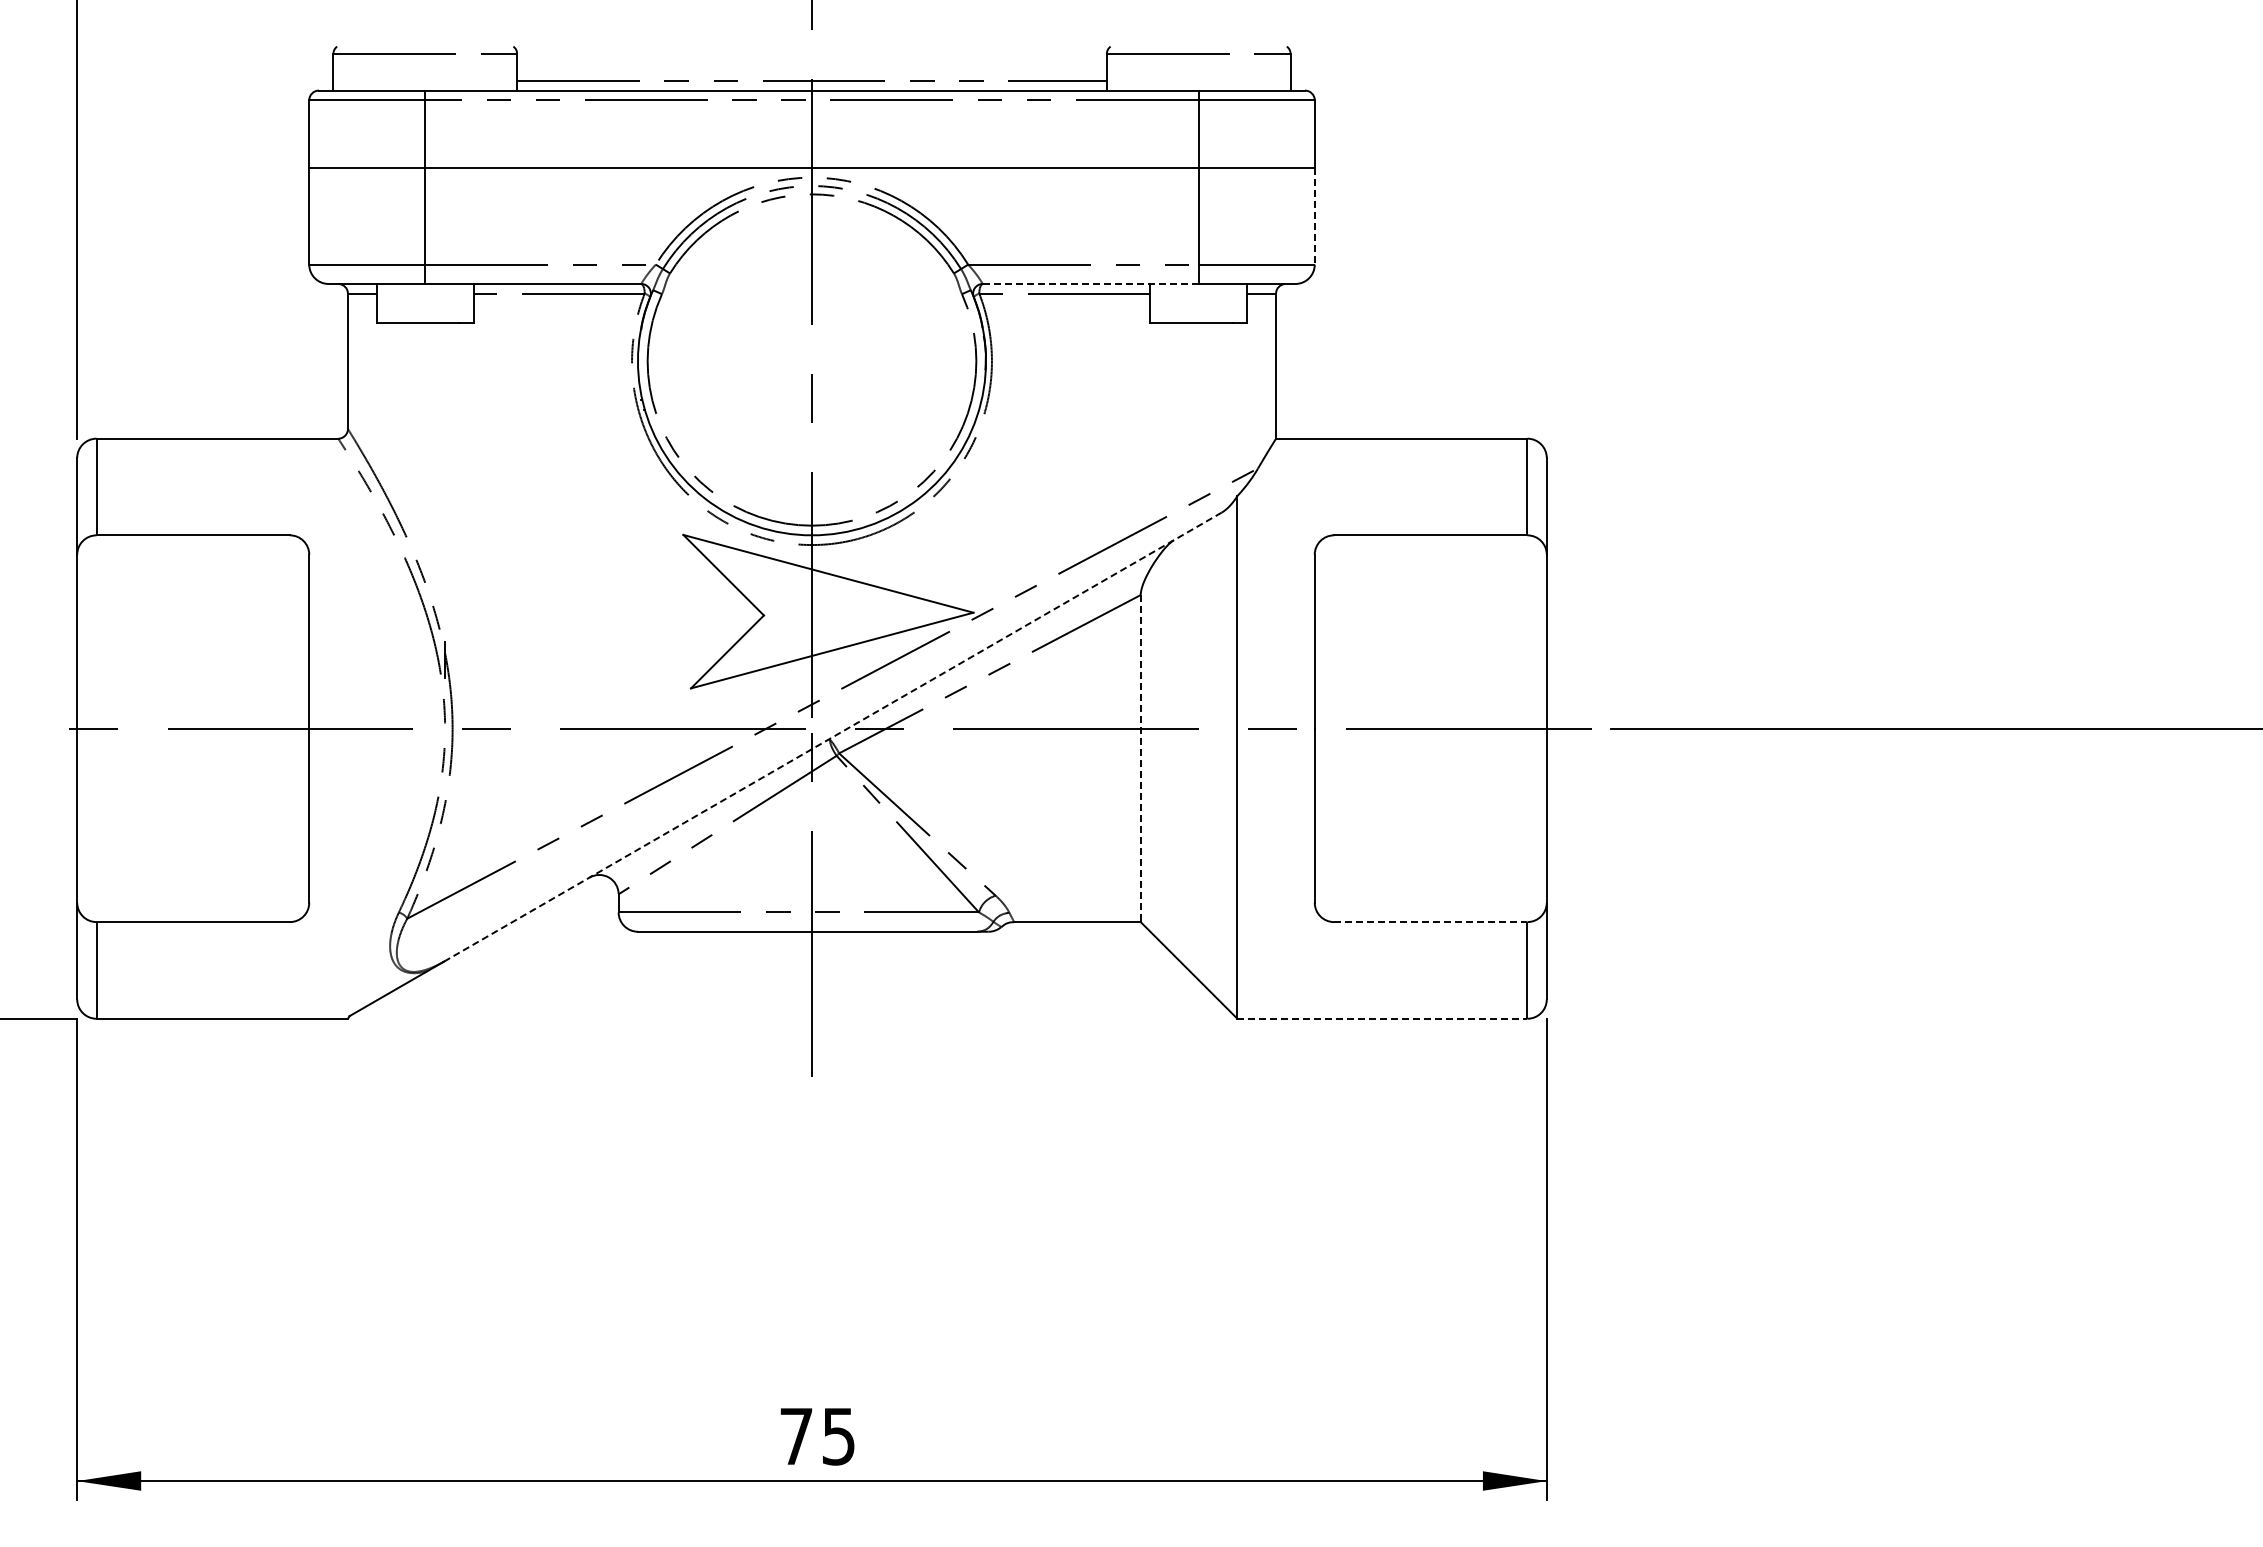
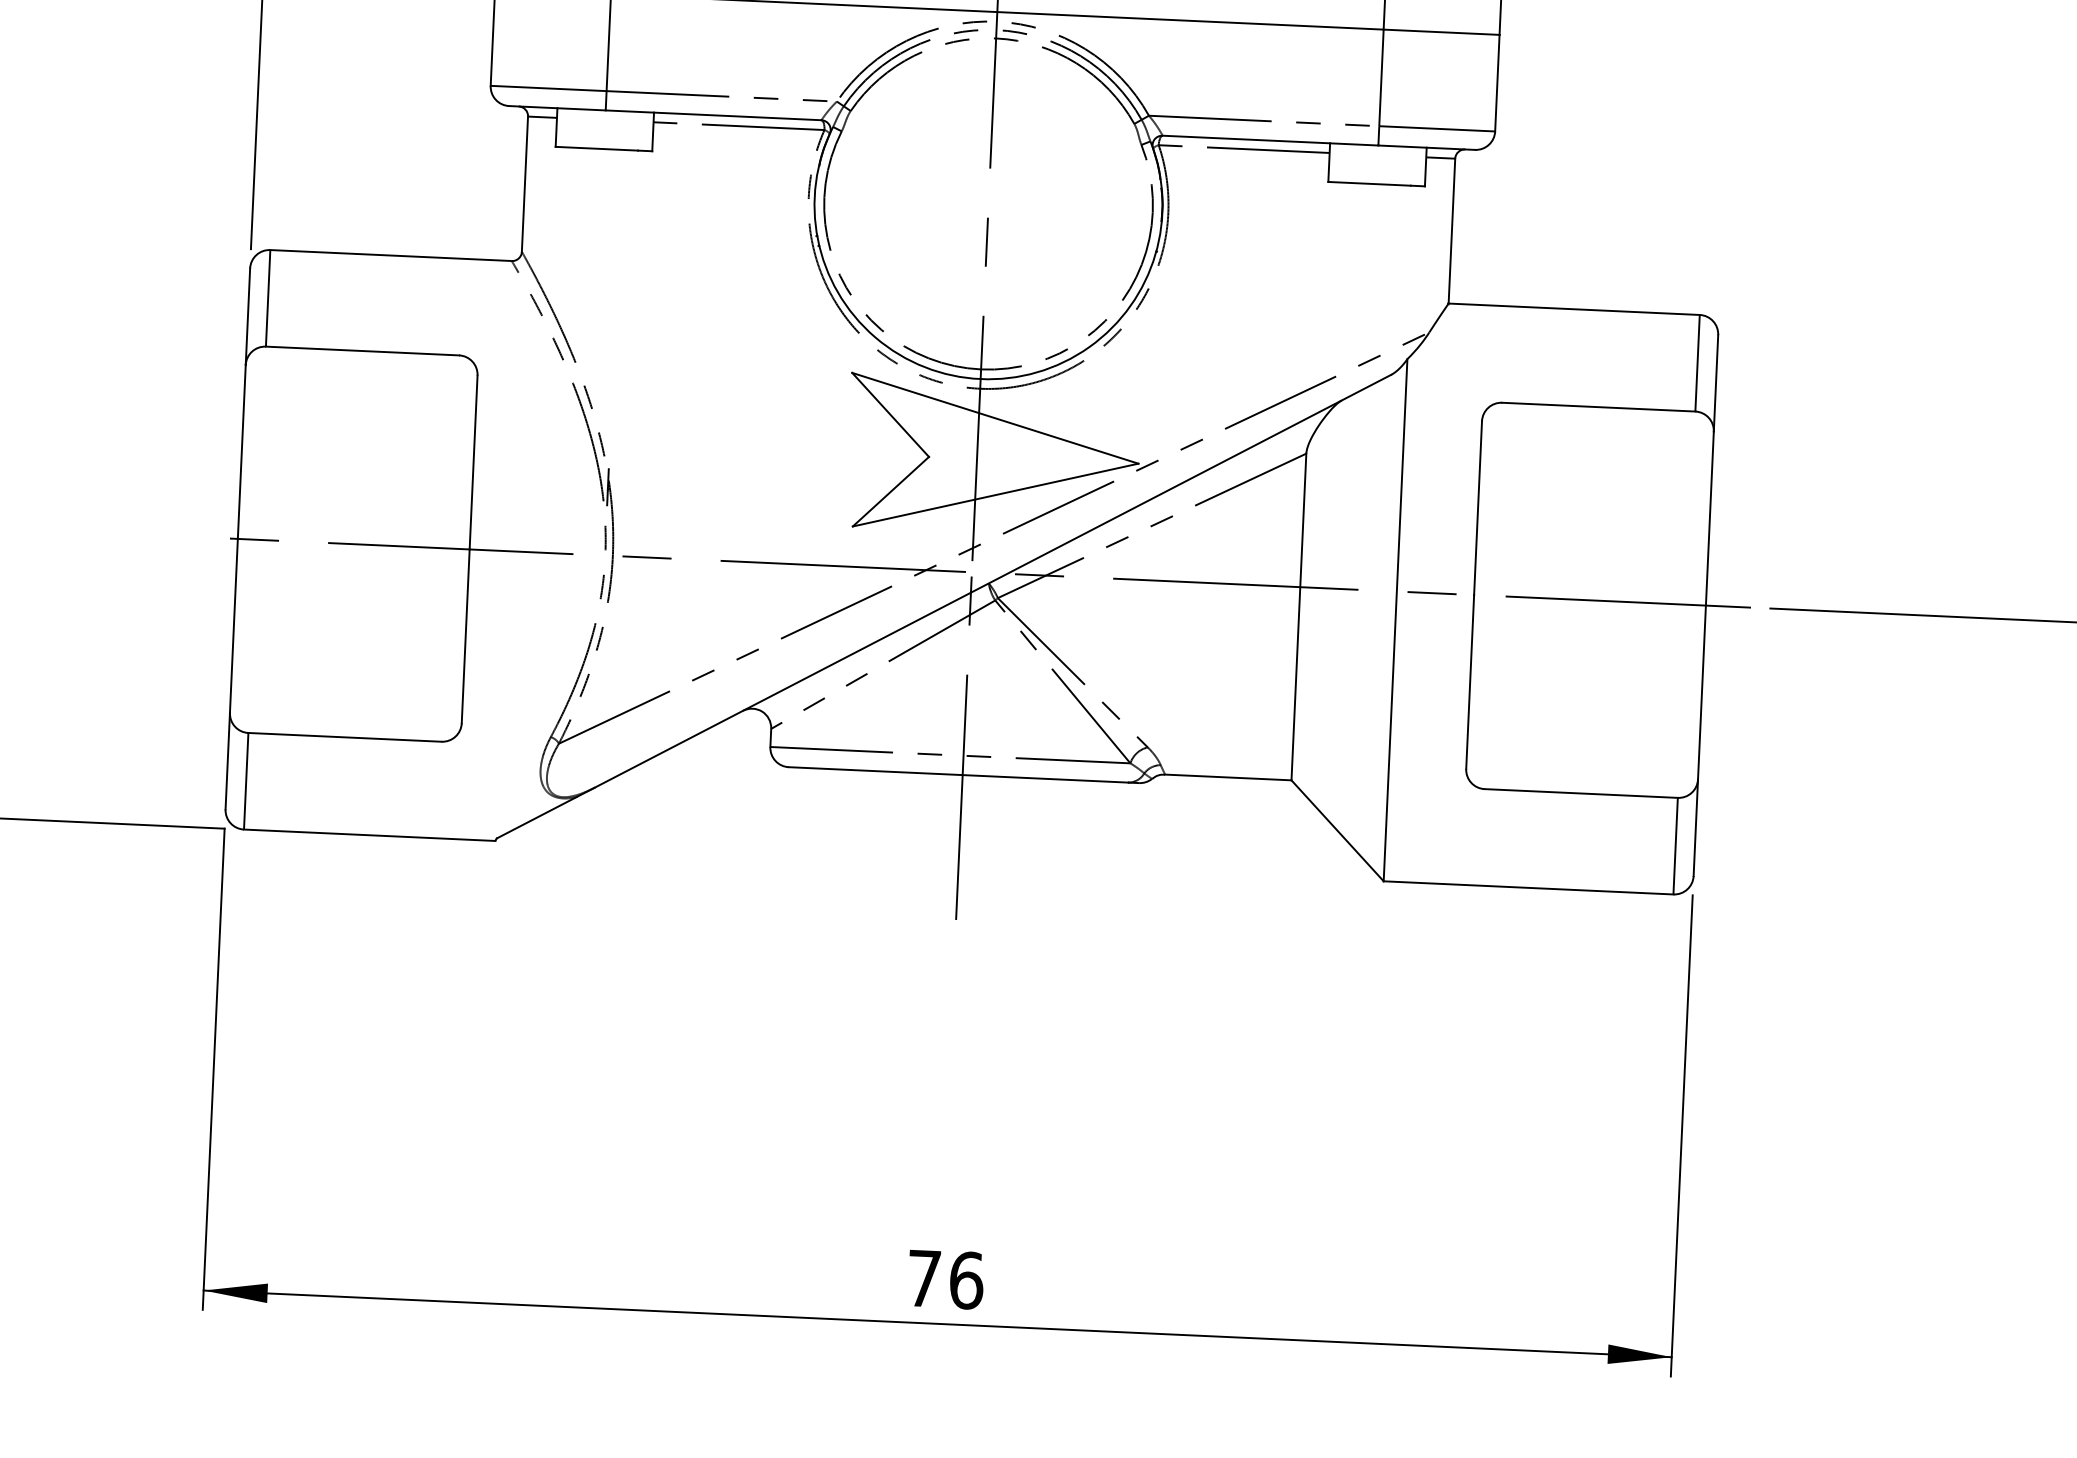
line: (1314, 216) -> (1497, 83), dashed -> solid
line: (1090, 283) -> (1270, 140), dashed -> solid
line: (833, 736) -> (993, 581), dashed -> solid
line: (1140, 758) -> (1298, 616), dashed -> solid
line: (1430, 922) -> (1580, 793), dashed -> solid
line: (1382, 1018) -> (1528, 887), dashed -> solid
text: (838, 1436) -> (966, 1280), 75 -> 76

